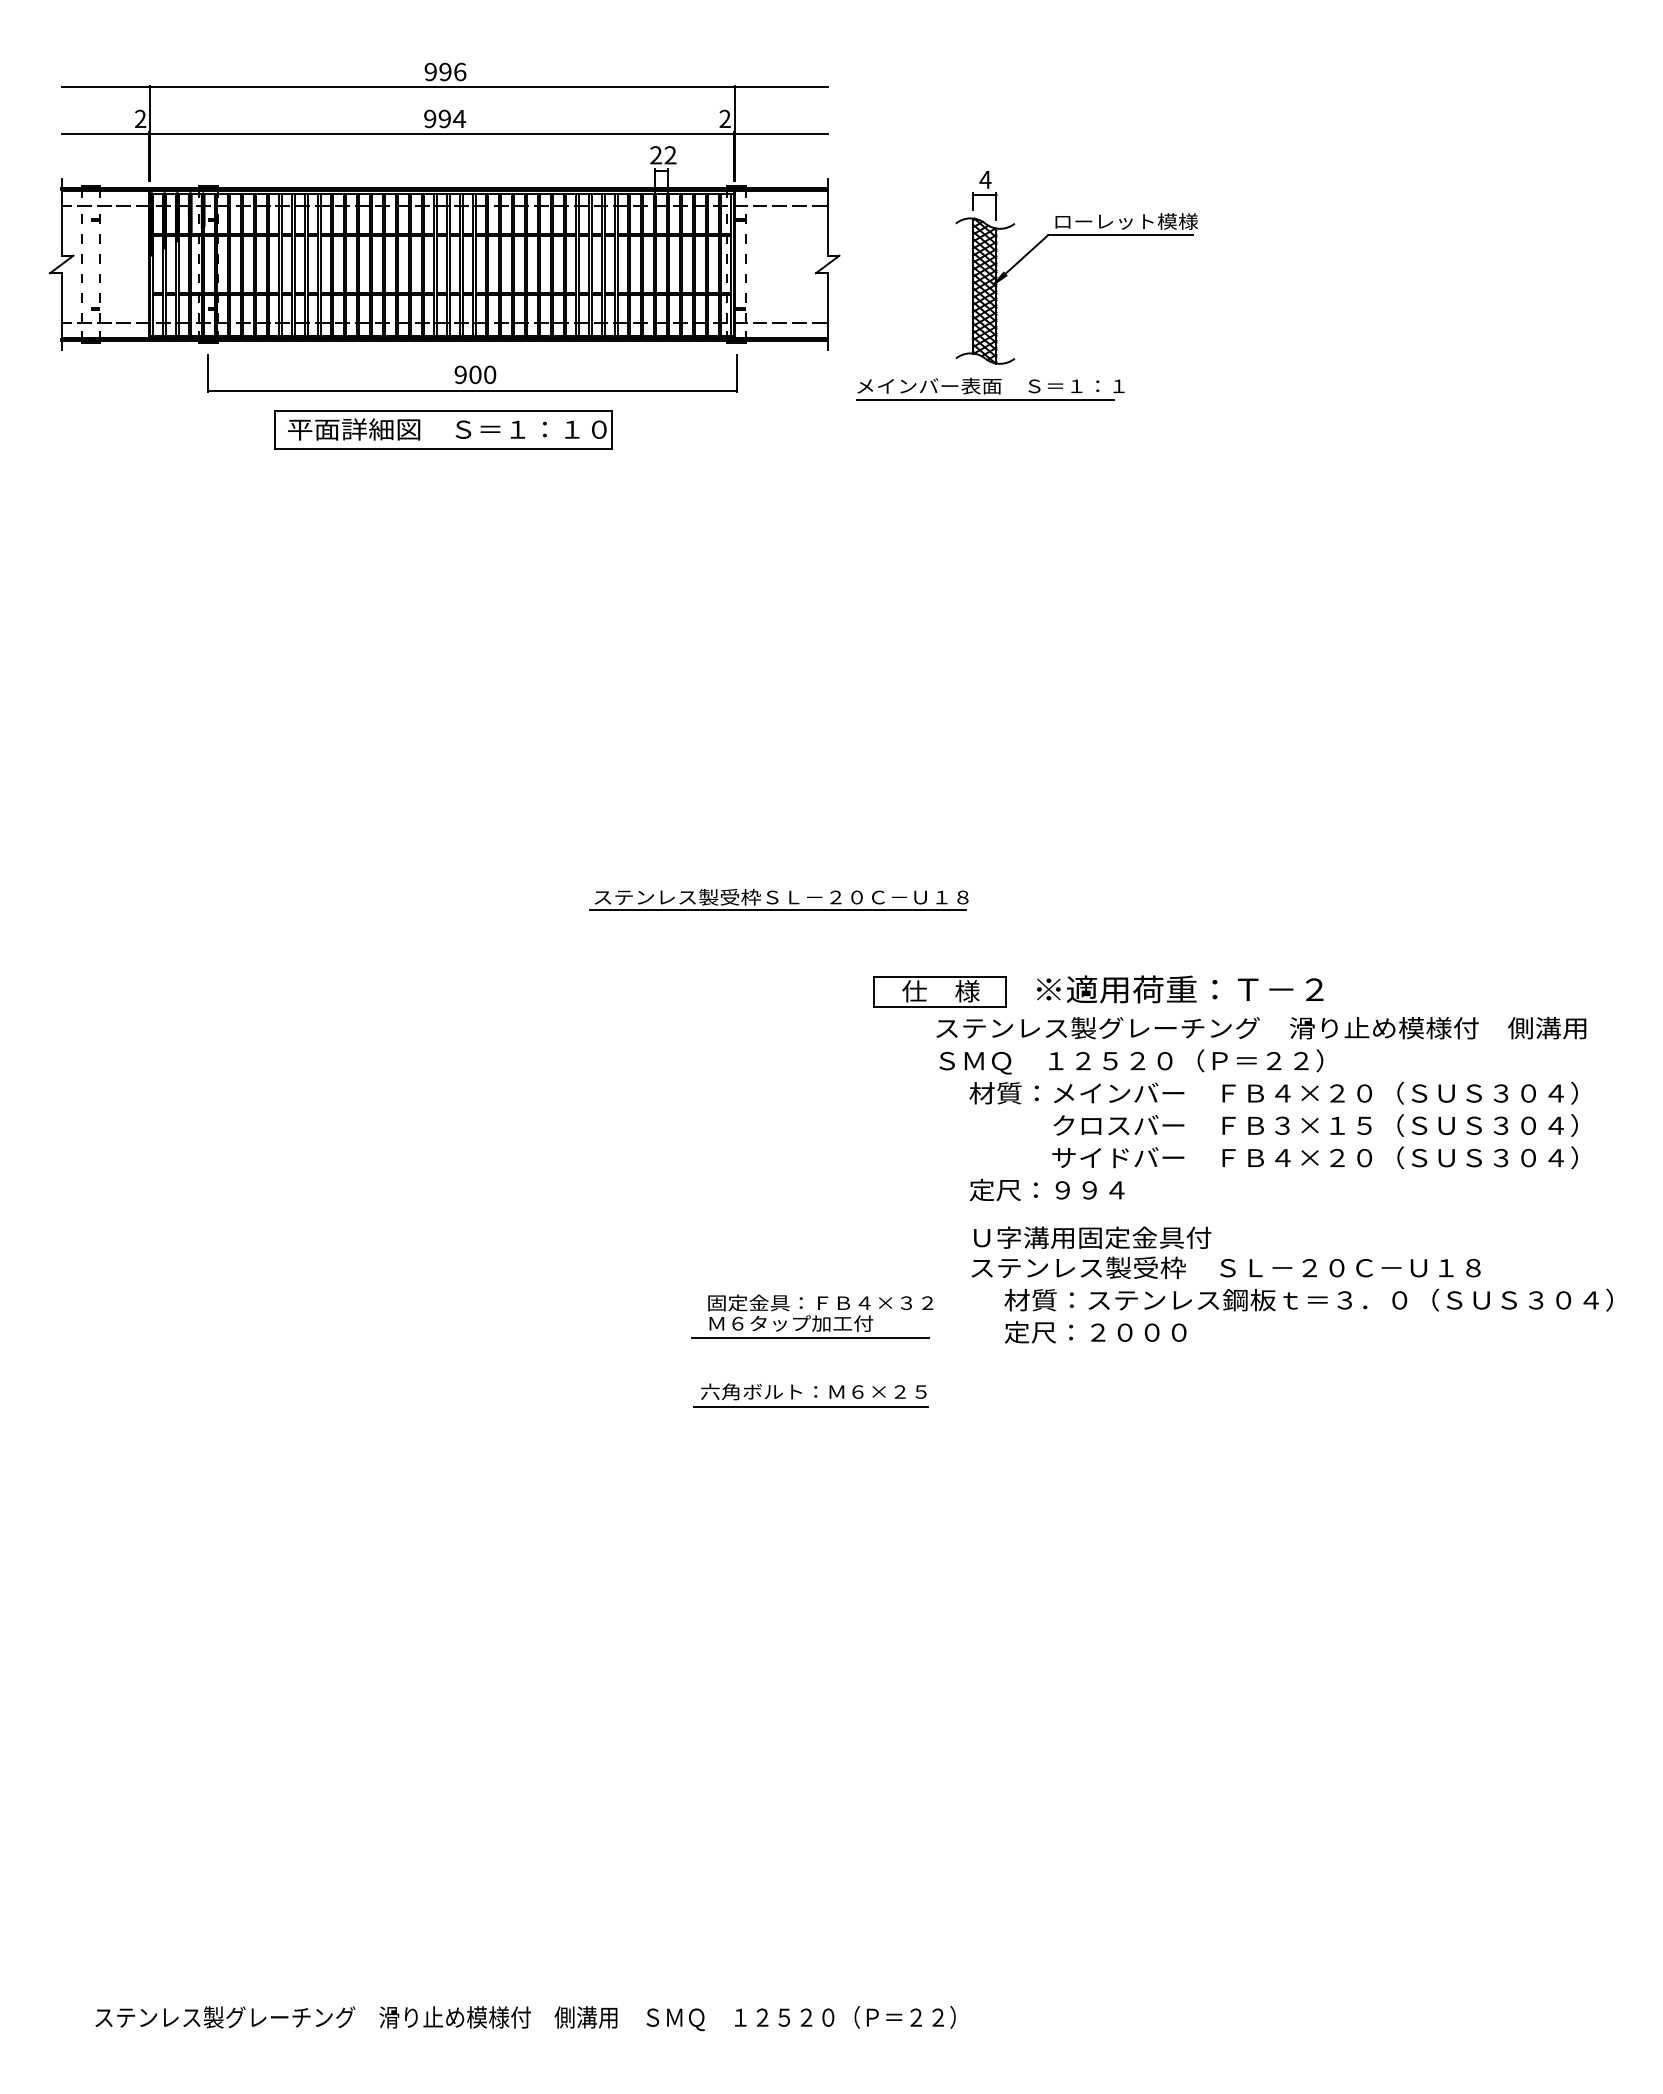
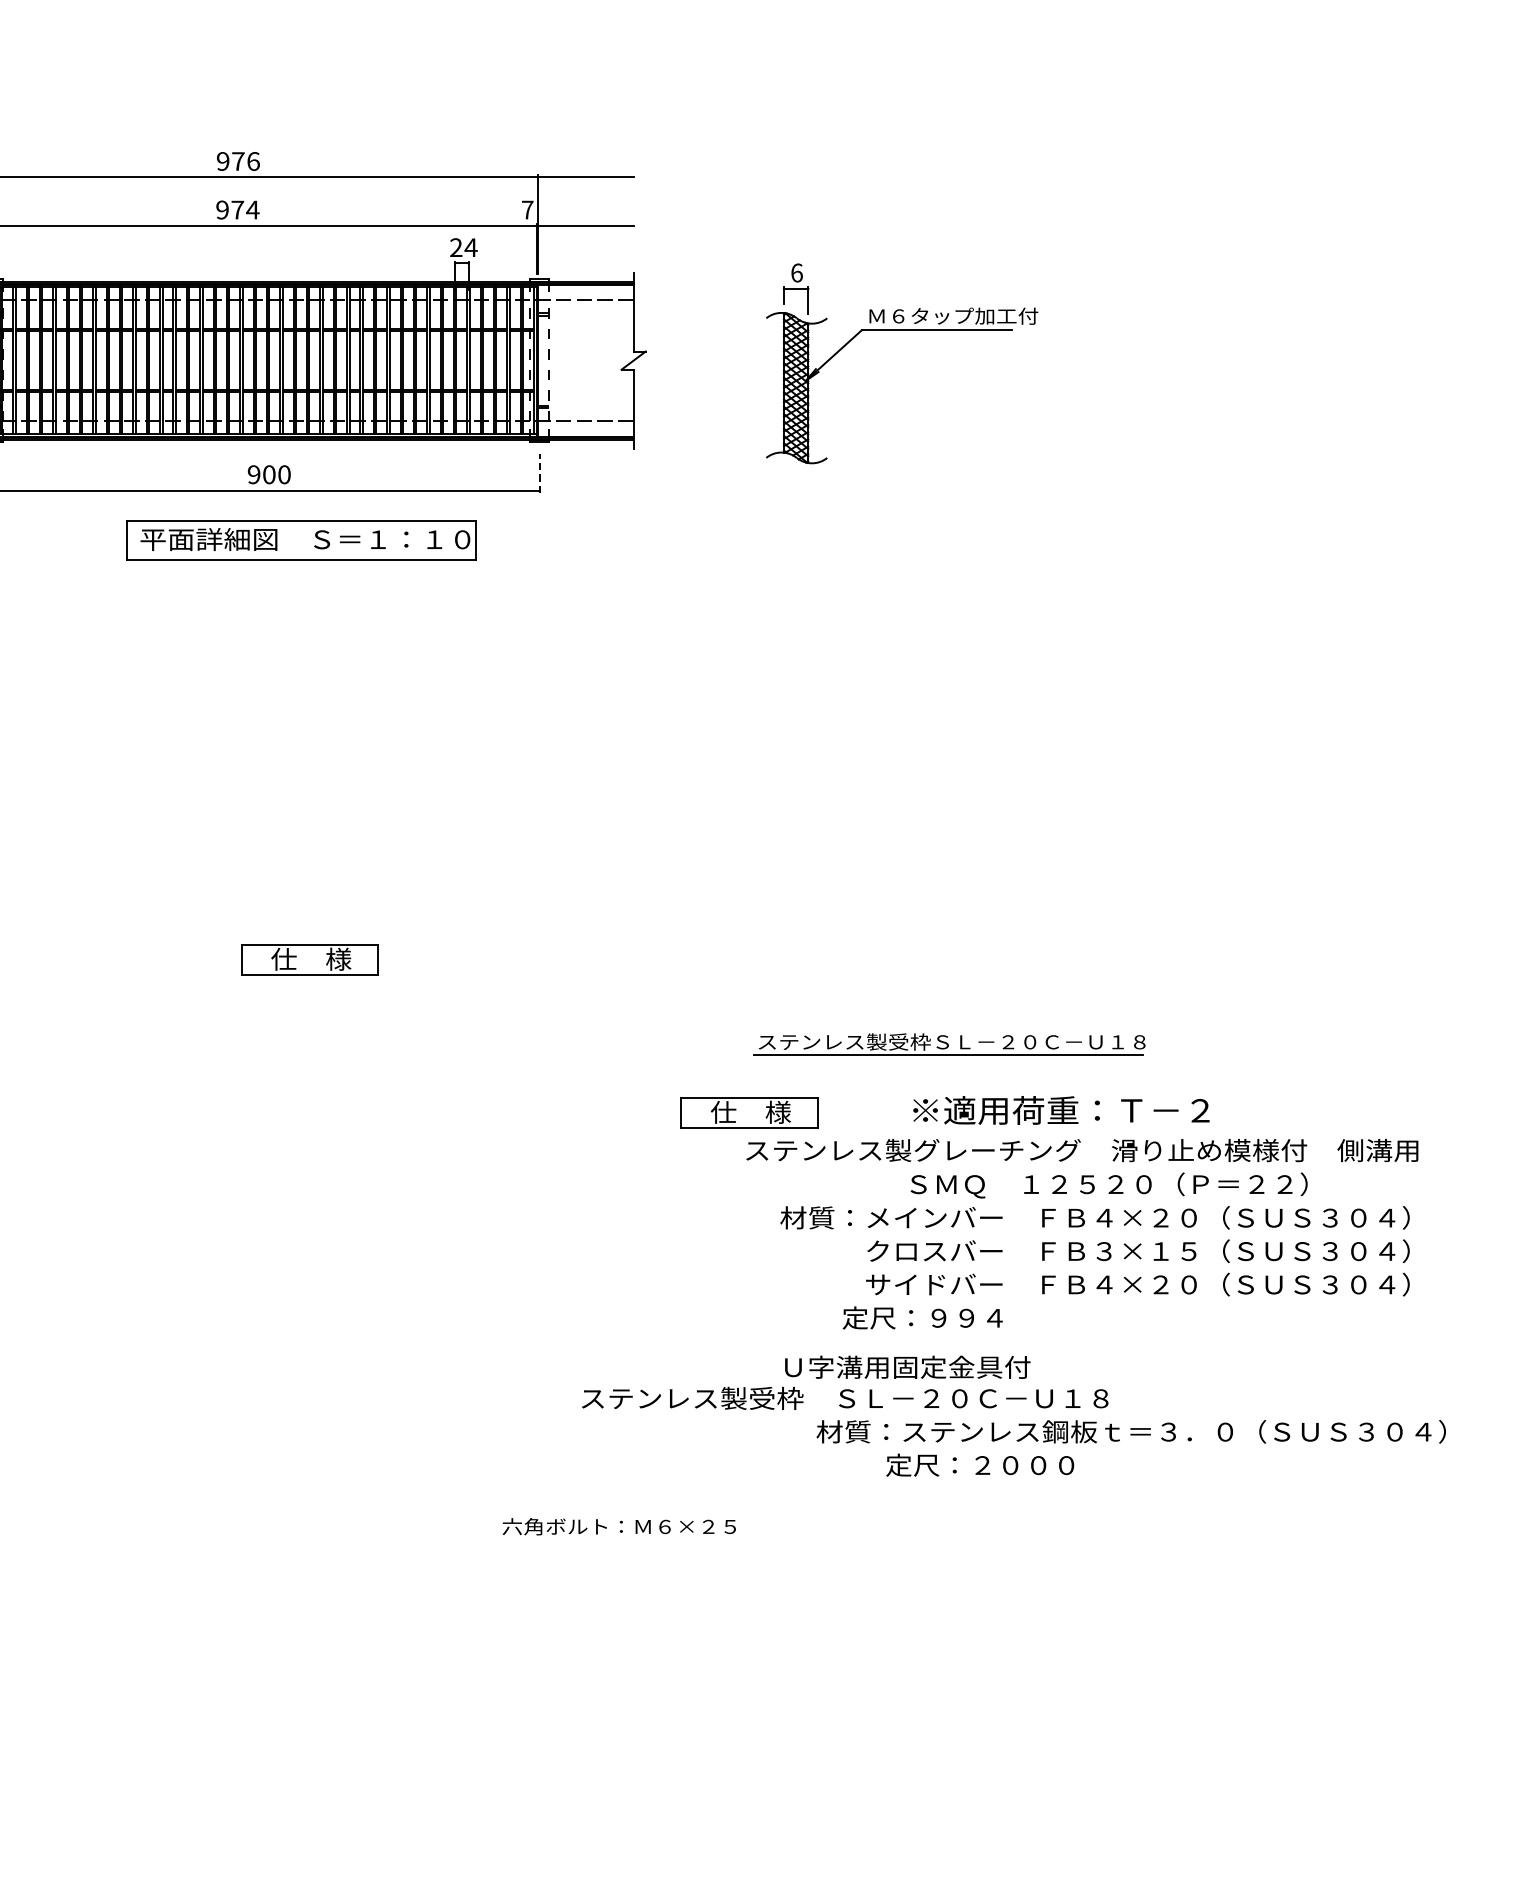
text: (445, 71) -> (238, 160), 996 -> 976
text: (444, 118) -> (237, 209), 994 -> 974
text: (724, 118) -> (526, 209), 2 -> 7
text: (670, 155) -> (471, 247), 22 -> 24
text: (985, 179) -> (796, 272), 4 -> 6
text: (1136, 221) -> (953, 316), ローレット模様 -> Ｍ６タップ加工付
line: (736, 373) -> (539, 473), solid -> dashed
part: (990, 388) -> (802, 488), removed
part: (443, 429) -> (301, 539), moved
part: (514, 843) -> (309, 959), added
part: (778, 899) -> (948, 1044), moved
text: (1180, 989) -> (1061, 1110), moved
text: (1131, 1061) -> (1109, 1185), moved
text: (1046, 1189) -> (922, 1317), moved
text: (1225, 1267) -> (844, 1398), moved
part: (812, 1316) -> (617, 1448), removed
text: (1095, 1332) -> (980, 1465), moved
line: (811, 1407) -> (616, 1542), removed

